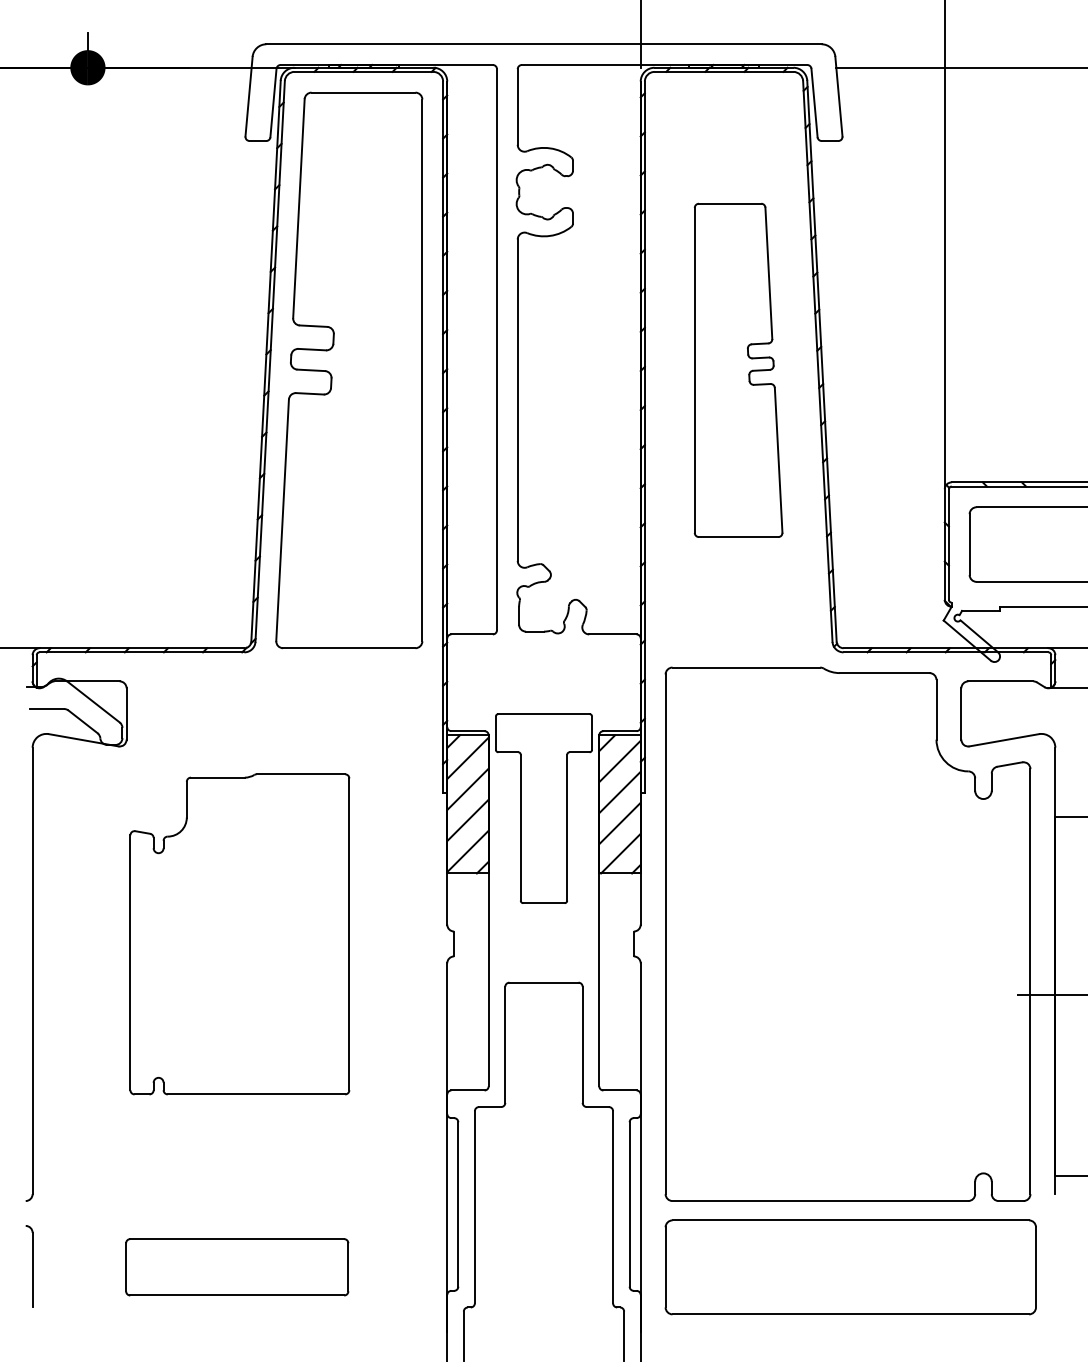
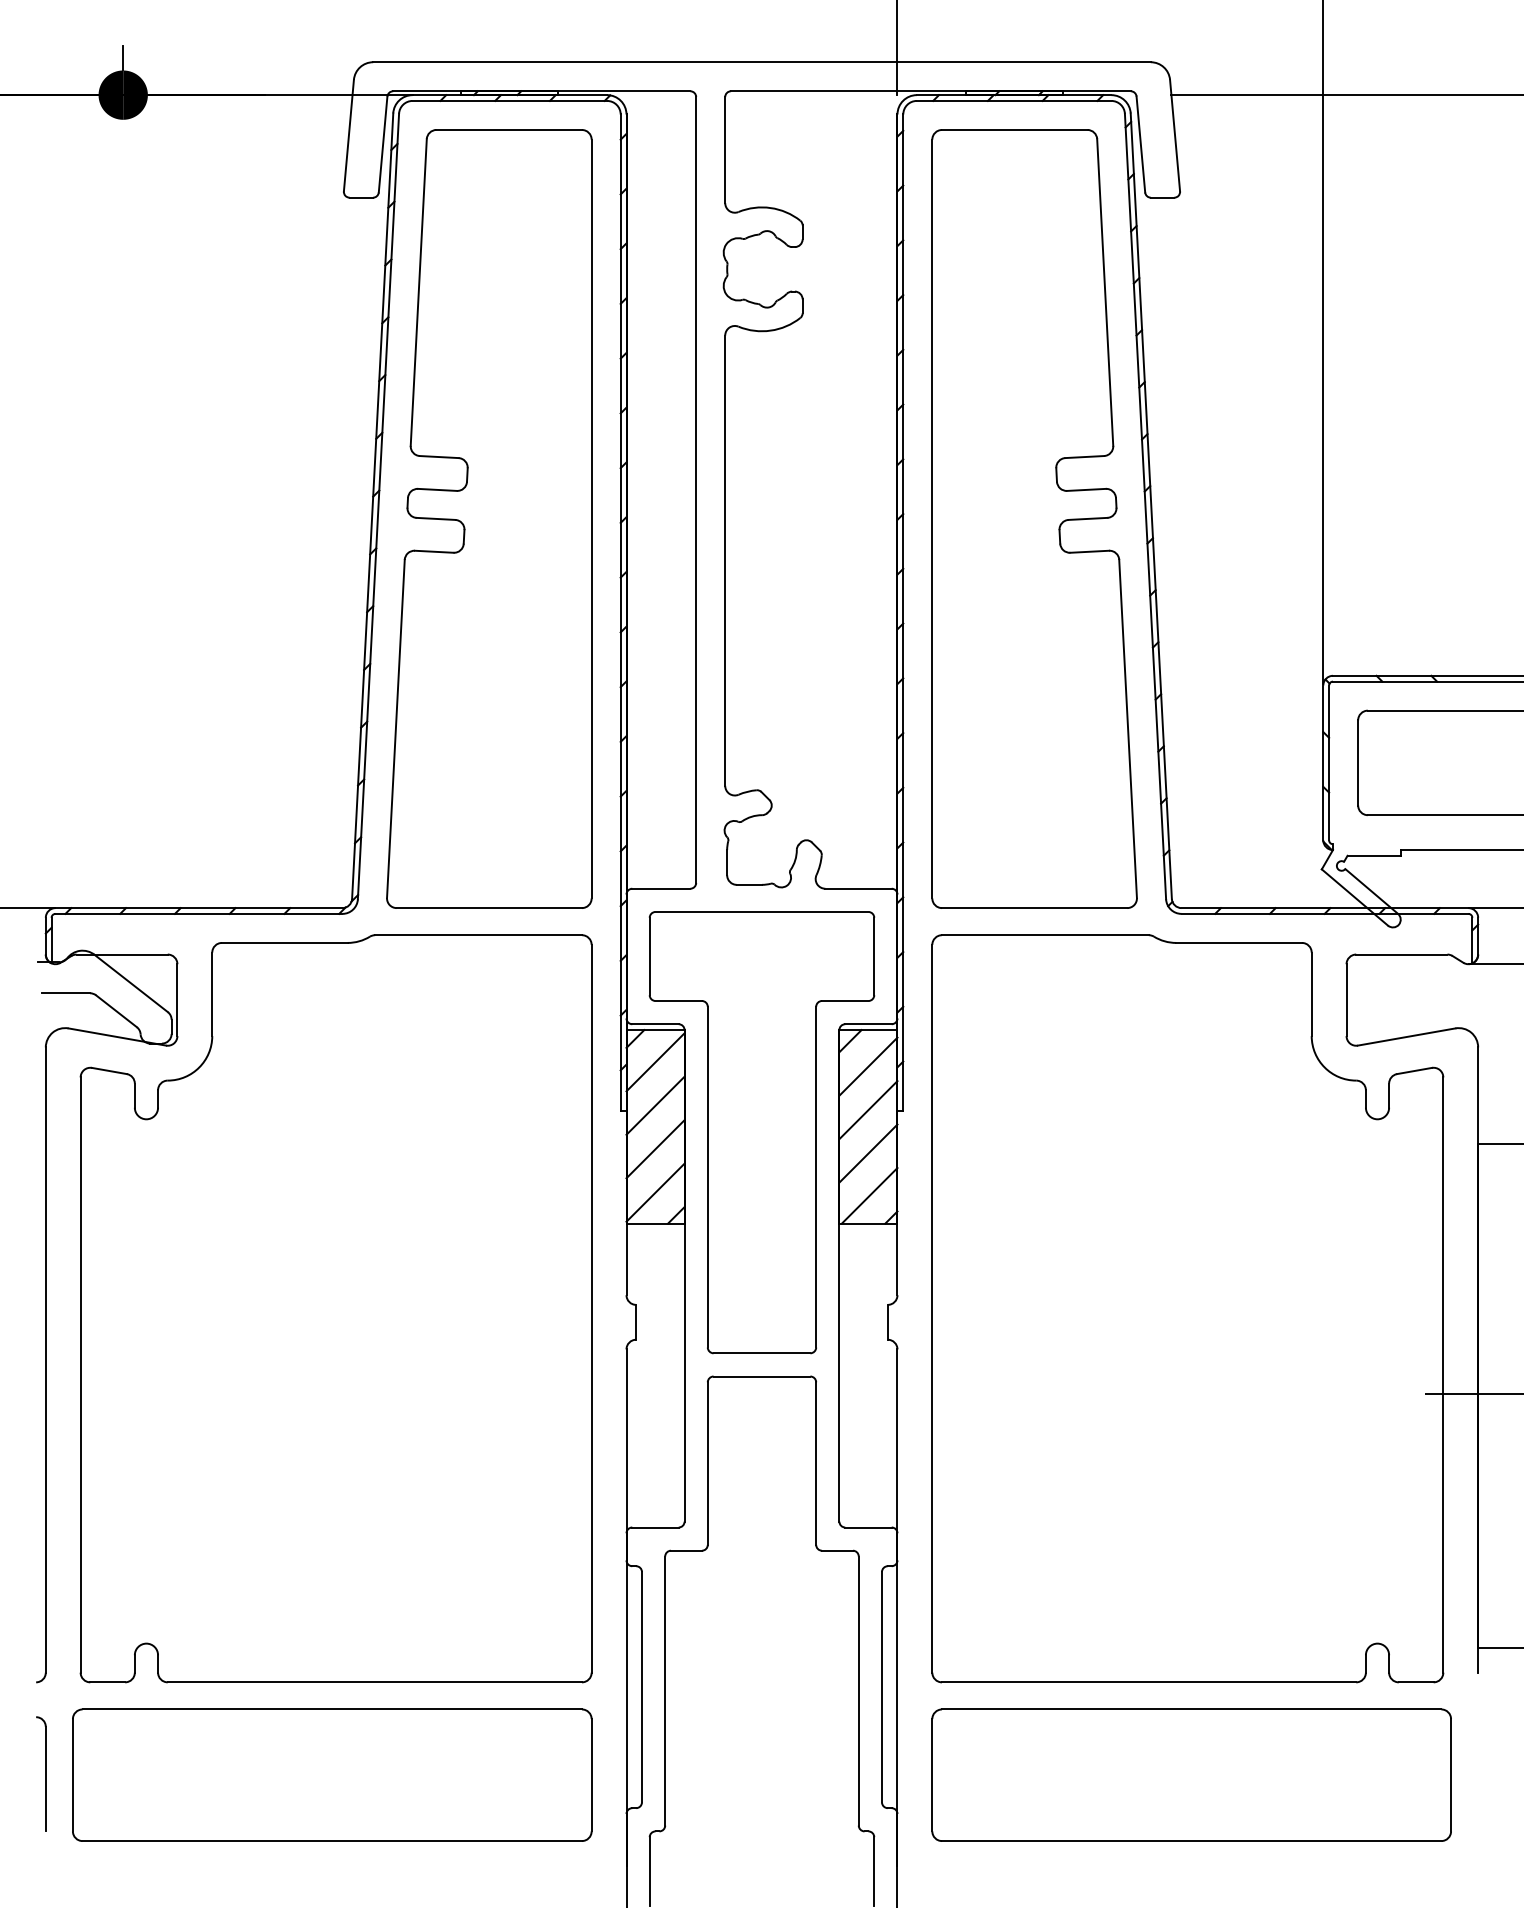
part: (738, 370) -> (1034, 518), size x1.67
part: (543, 808) -> (761, 1132), size x1.67
part: (239, 934) -> (335, 1308), size x1.67
part: (237, 1266) -> (332, 1774), size x1.67

